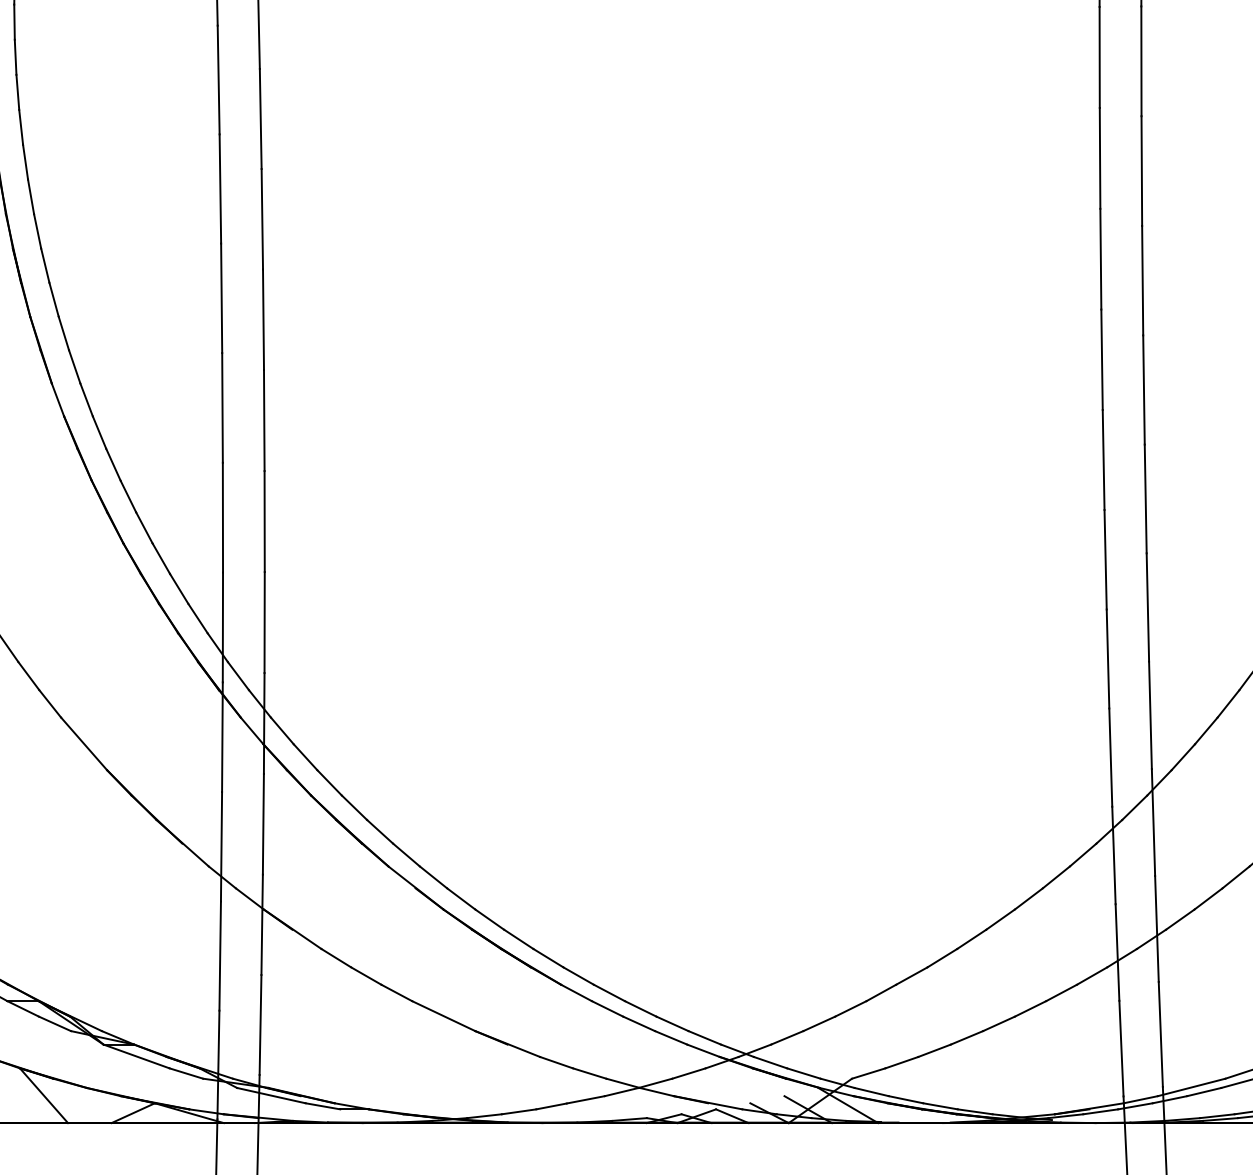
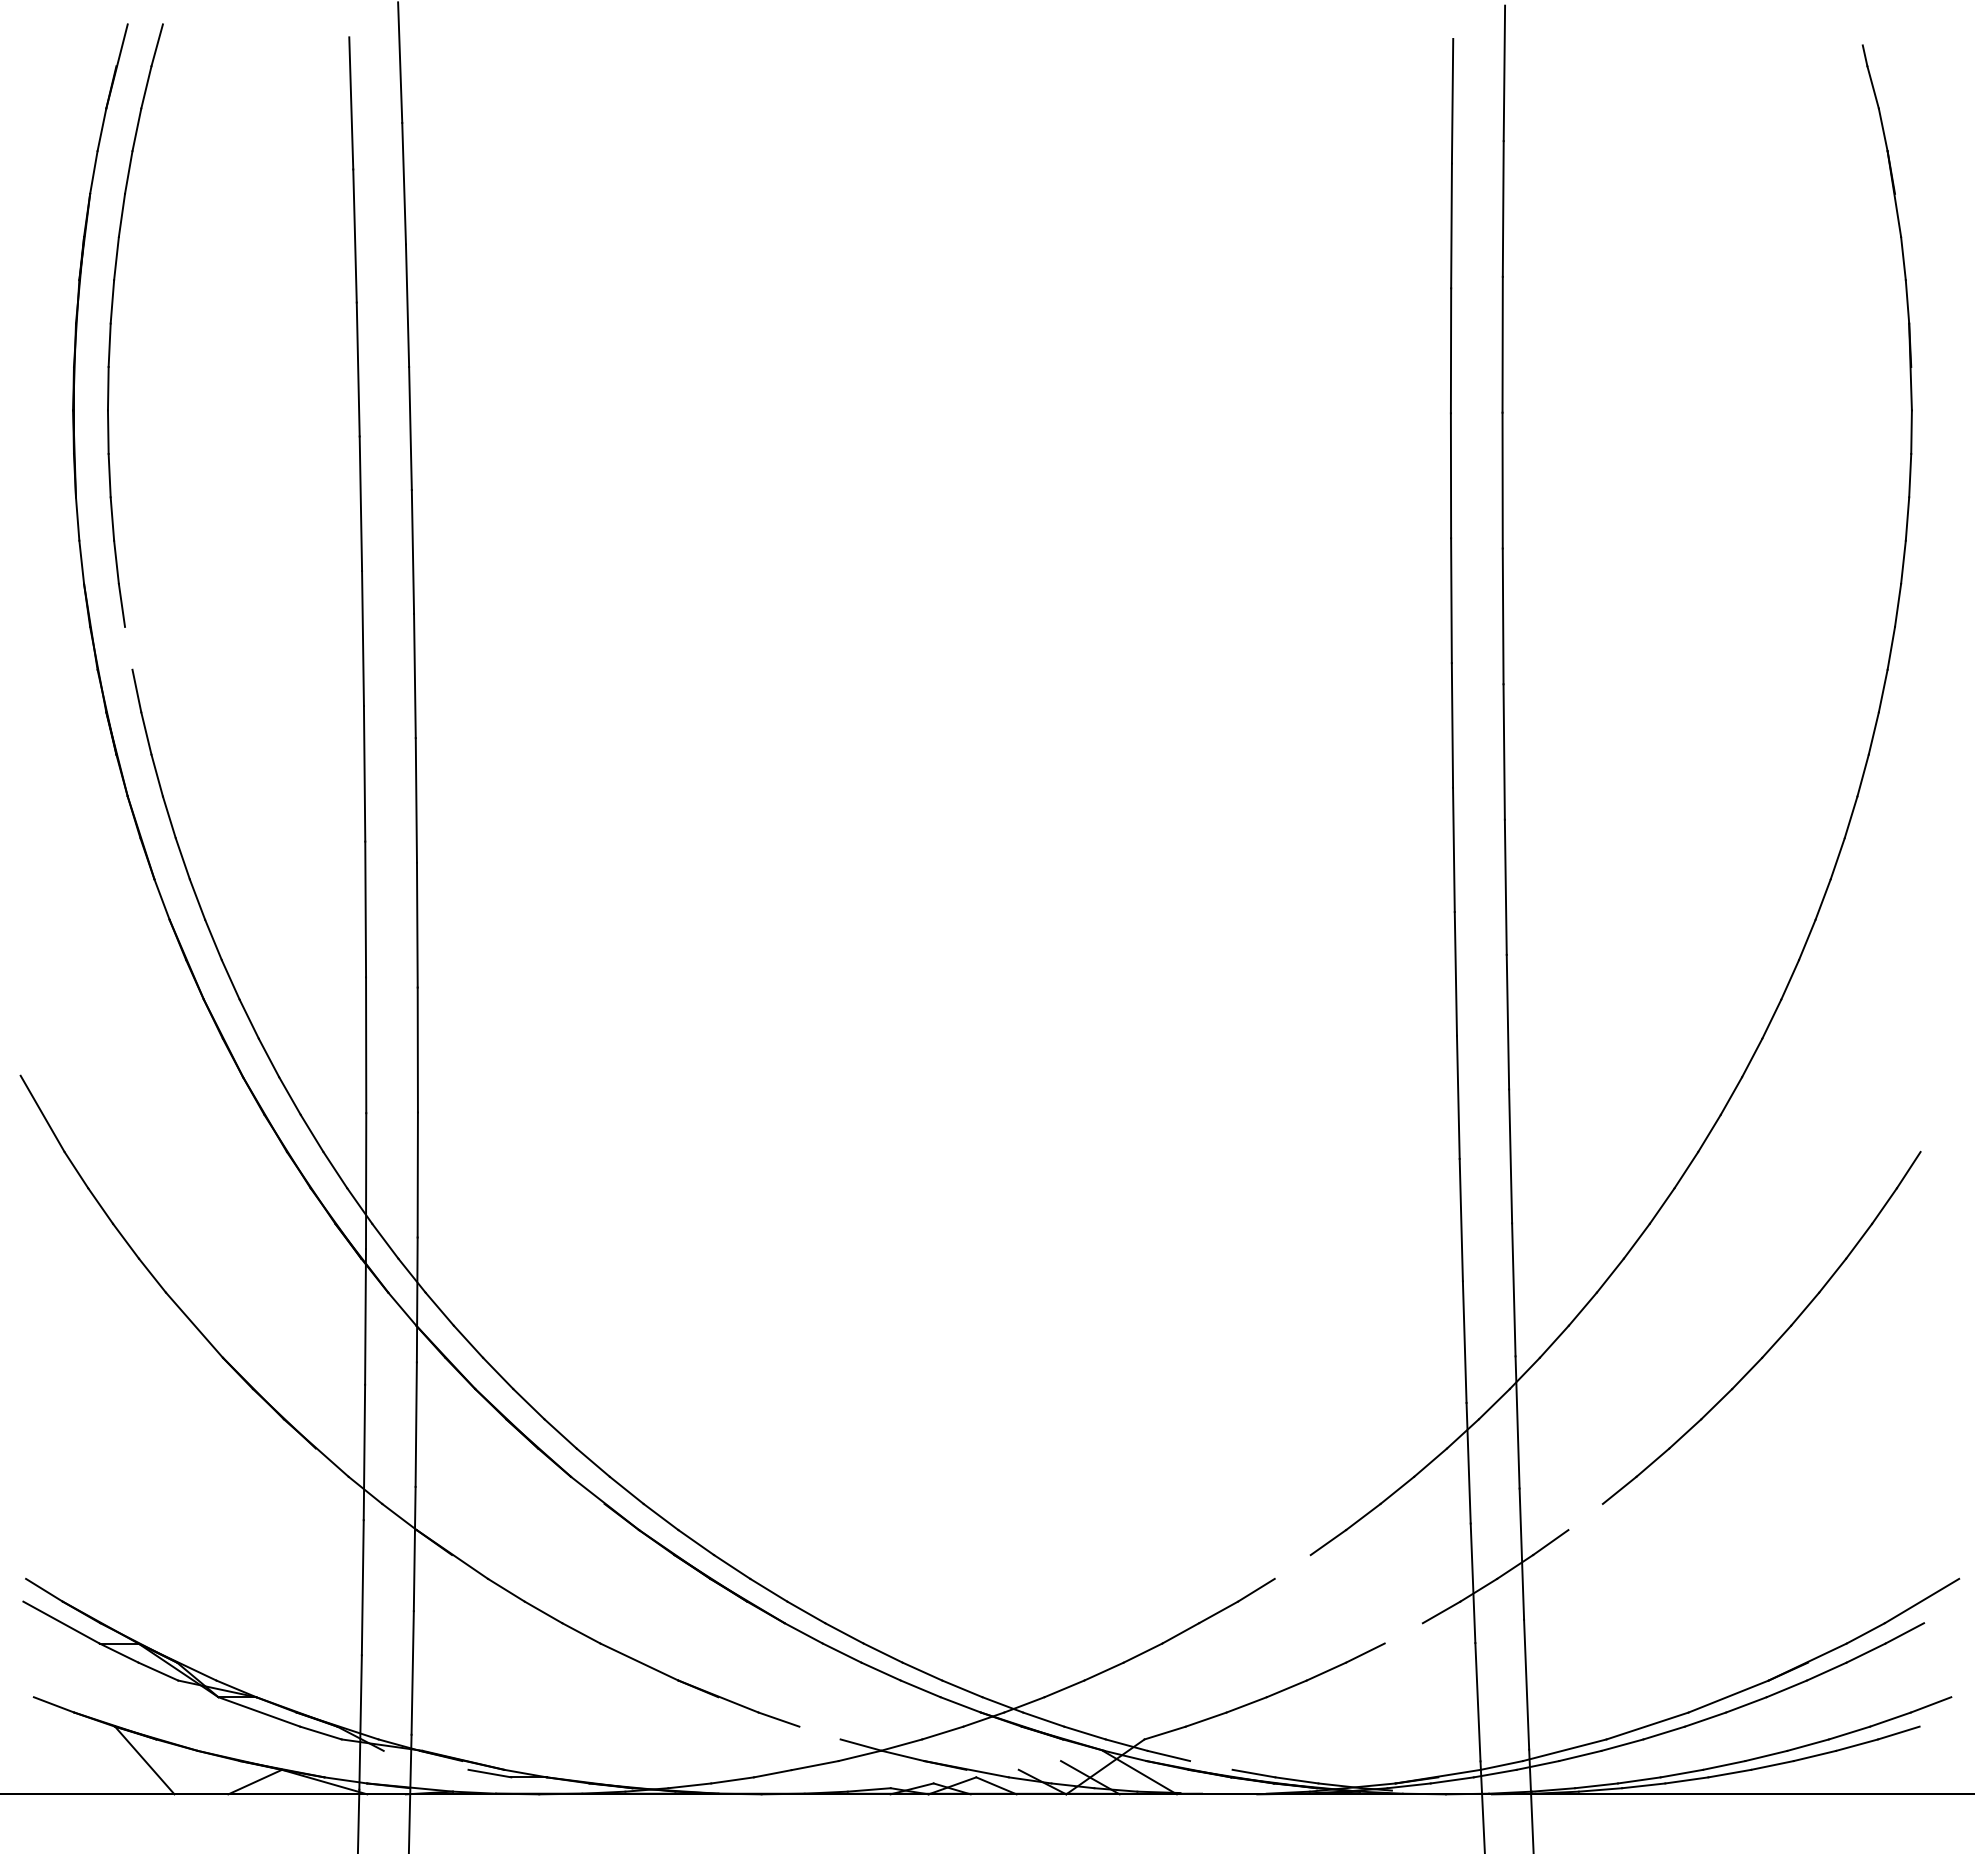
line: (30, 196) -> (128, 647), removed
line: (1208, 898) -> (1585, 1516), removed
line: (971, 938) -> (1292, 1566), removed
line: (1061, 993) -> (1403, 1633), removed
line: (589, 1073) -> (819, 1732), removed
line: (270, 1094) -> (425, 1759), removed
line: (906, 1099) -> (1211, 1765), removed

